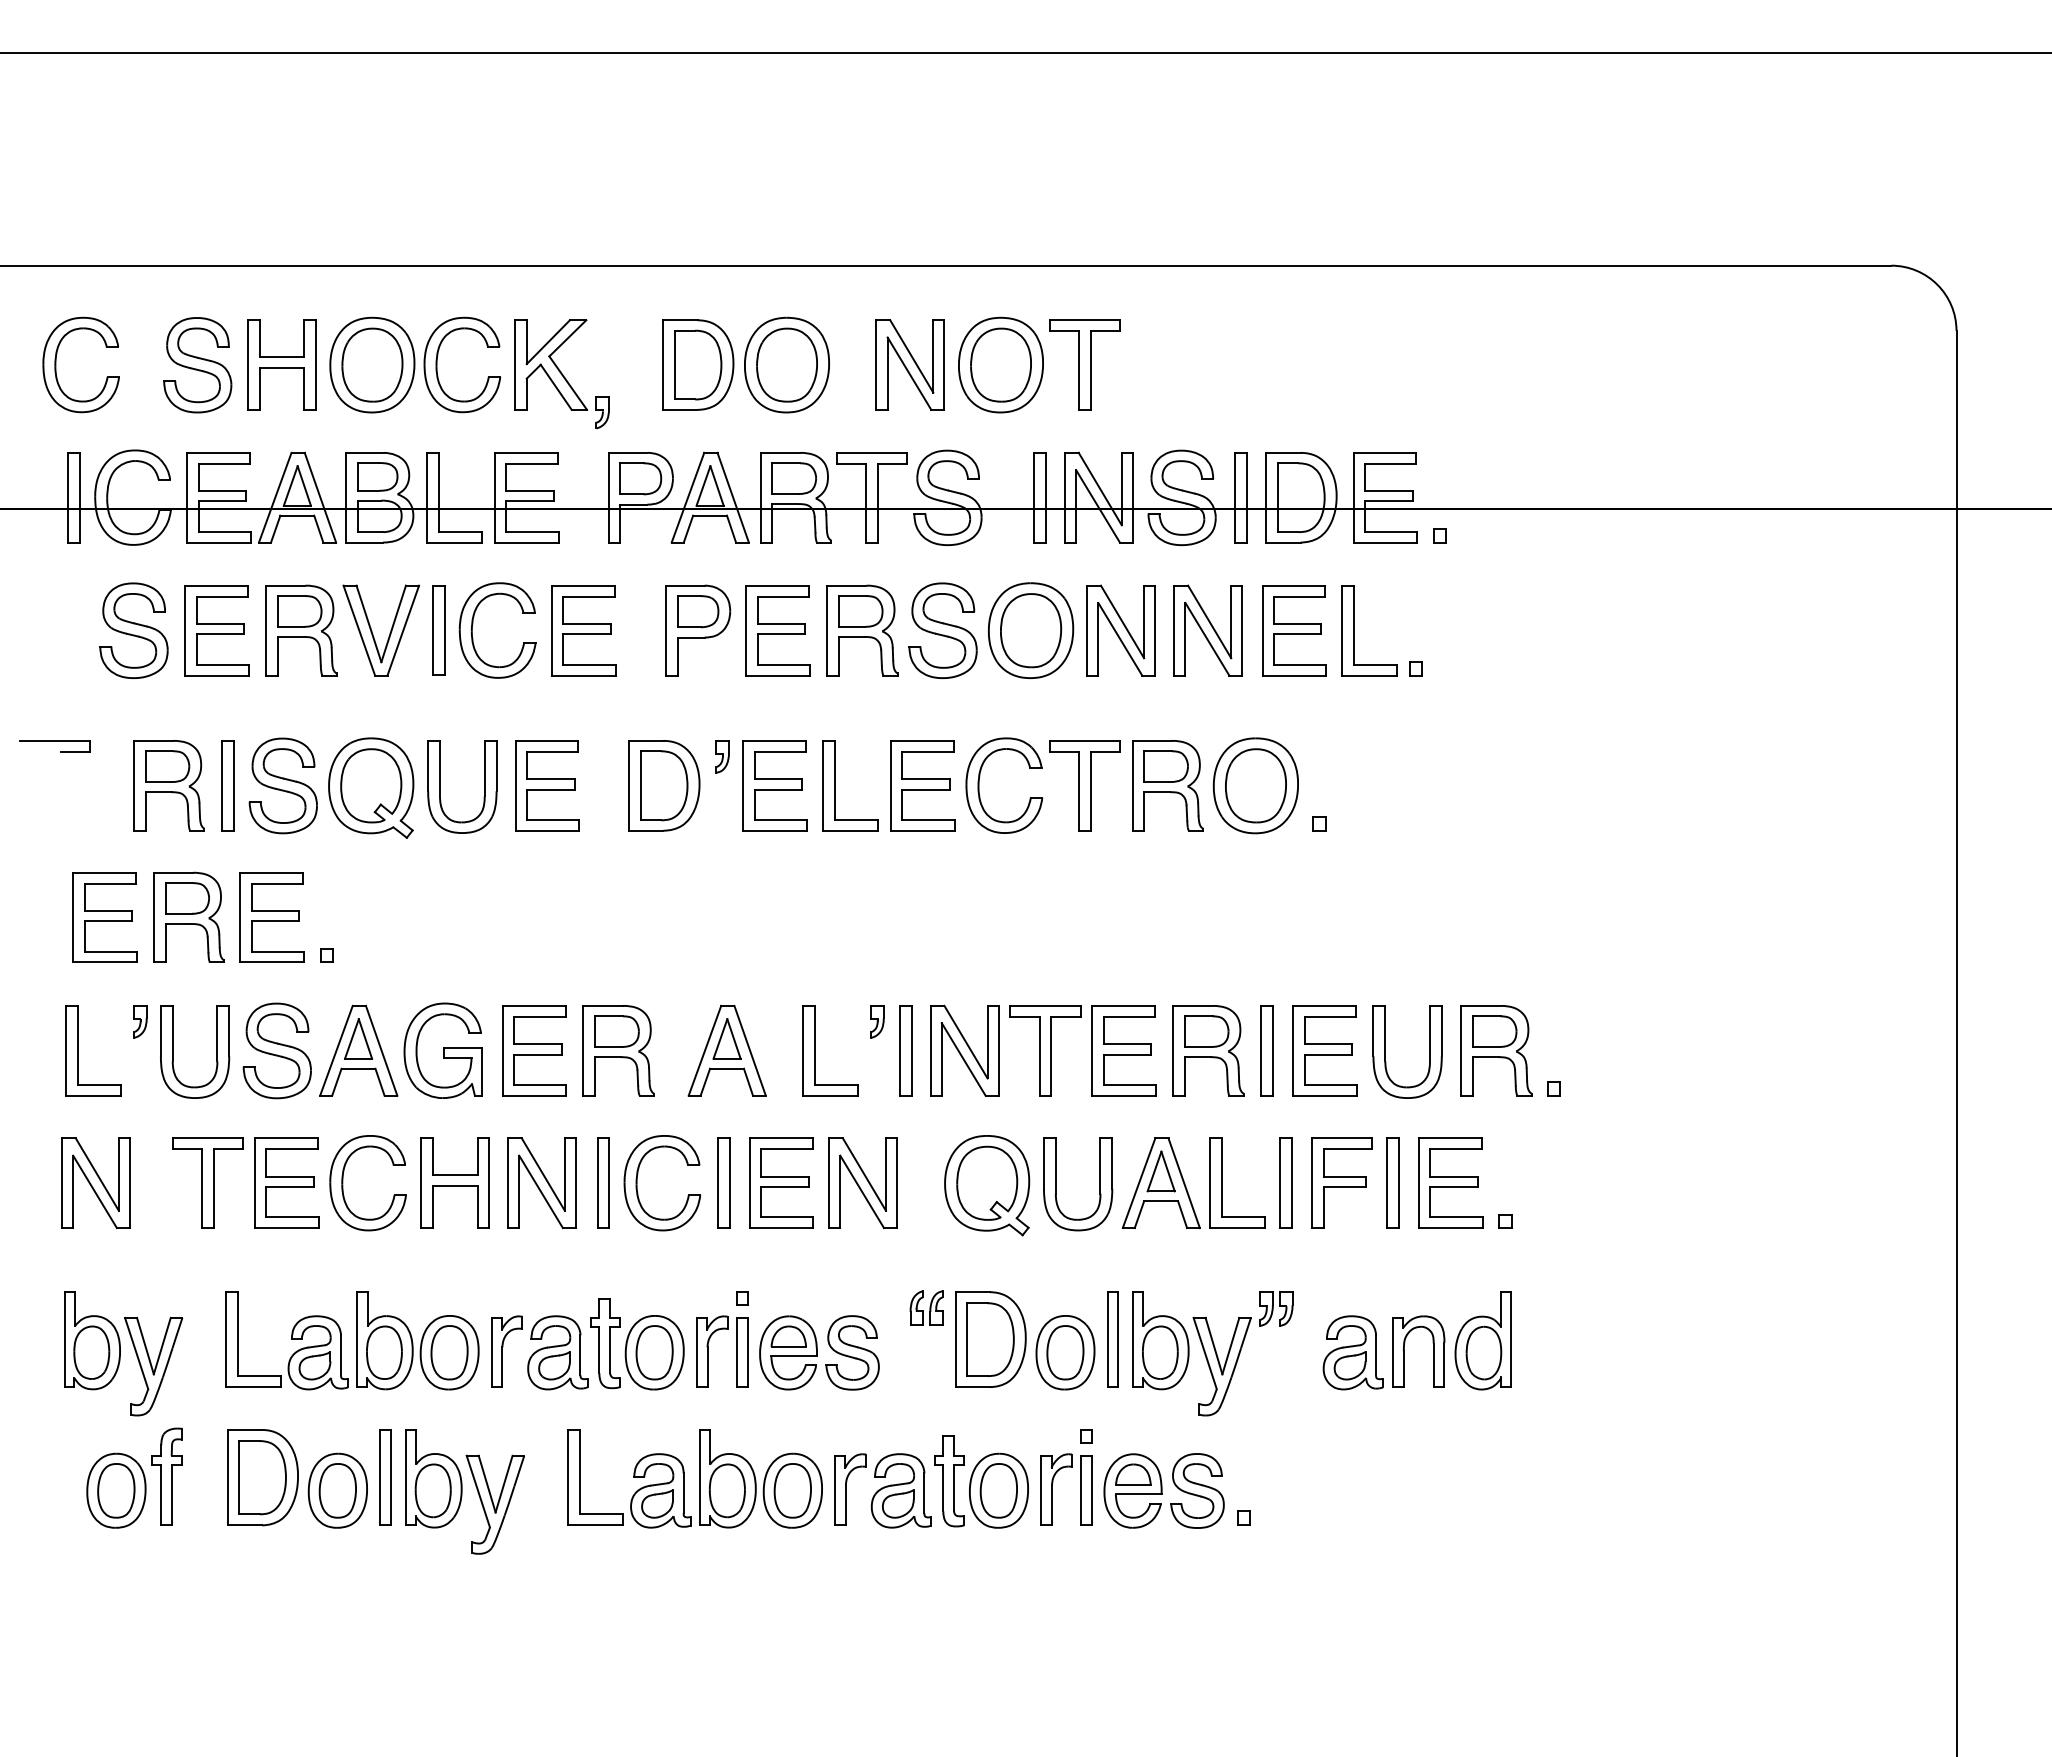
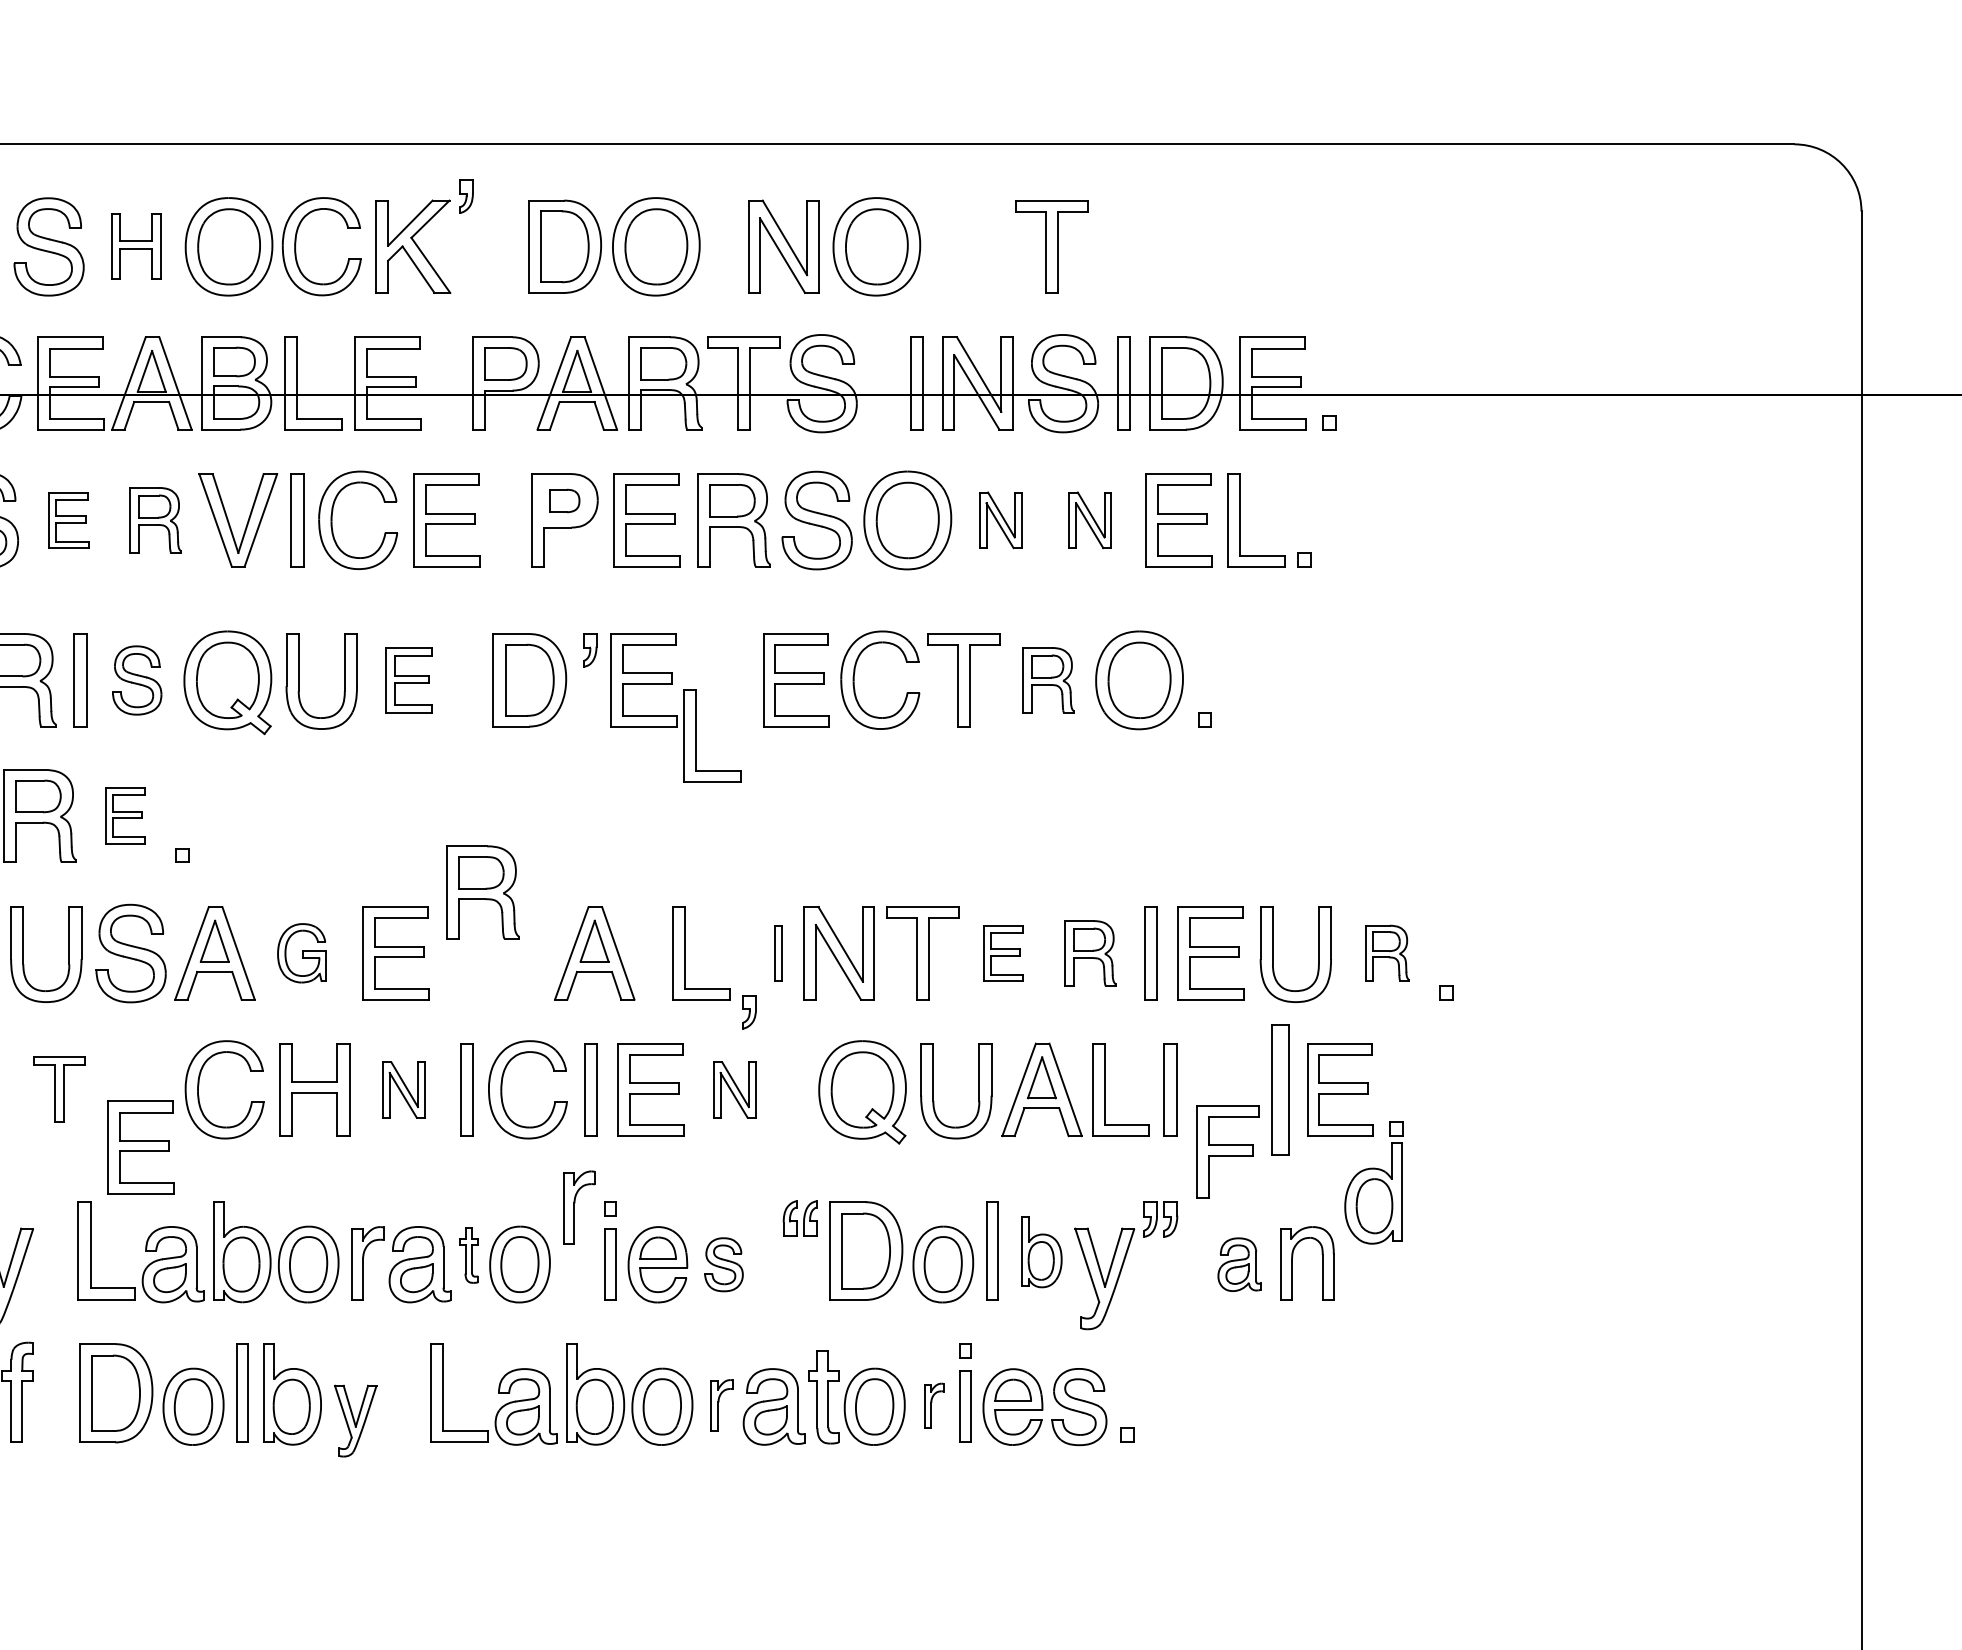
part: (281, 364) -> (135, 246), size x0.7
part: (1084, 364) -> (1051, 246), moved
part: (602, 412) -> (466, 196), moved
part: (698, 611) -> (565, 500), size x0.7
part: (216, 630) -> (68, 520), size x0.6
part: (301, 630) -> (156, 520), size x0.7
part: (1120, 630) -> (999, 520), size x0.6
part: (1207, 630) -> (1089, 520), size x0.6
part: (282, 785) -> (136, 680), size x0.7
part: (547, 785) -> (409, 680), size x0.7
part: (835, 785) -> (697, 735), moved
part: (1167, 785) -> (1048, 680), size x0.7
part: (271, 917) -> (125, 816), size x0.6
part: (877, 1021) -> (749, 1011), moved
part: (442, 1050) -> (301, 953), size x0.6
part: (618, 1050) -> (482, 892), moved
part: (905, 1050) -> (778, 953), size x0.6
part: (1123, 1050) -> (1003, 953), size x0.6
part: (1208, 1050) -> (1090, 953), size x0.7
part: (1496, 1050) -> (1387, 953), size x0.6
part: (207, 1182) -> (59, 1089), size x0.7
part: (286, 1182) -> (140, 1146), moved
part: (1341, 1182) -> (1227, 1150), moved
part: (1392, 1182) -> (1280, 1089), size x1.4
part: (541, 1183) -> (403, 1090), size x0.6
part: (862, 1183) -> (734, 1090), size x0.6
part: (1160, 1340) -> (1041, 1251), size x0.7
part: (1482, 1340) -> (1373, 1193), moved
part: (605, 1343) -> (469, 1255), size x0.6
part: (712, 1351) -> (579, 1207), moved
part: (852, 1352) -> (723, 1264), size x0.7
part: (1352, 1352) -> (1239, 1264), size x0.7
part: (850, 1489) -> (721, 1405), size x0.7
part: (1056, 1489) -> (934, 1405), size x0.6
part: (494, 1504) -> (354, 1420), size x0.7

